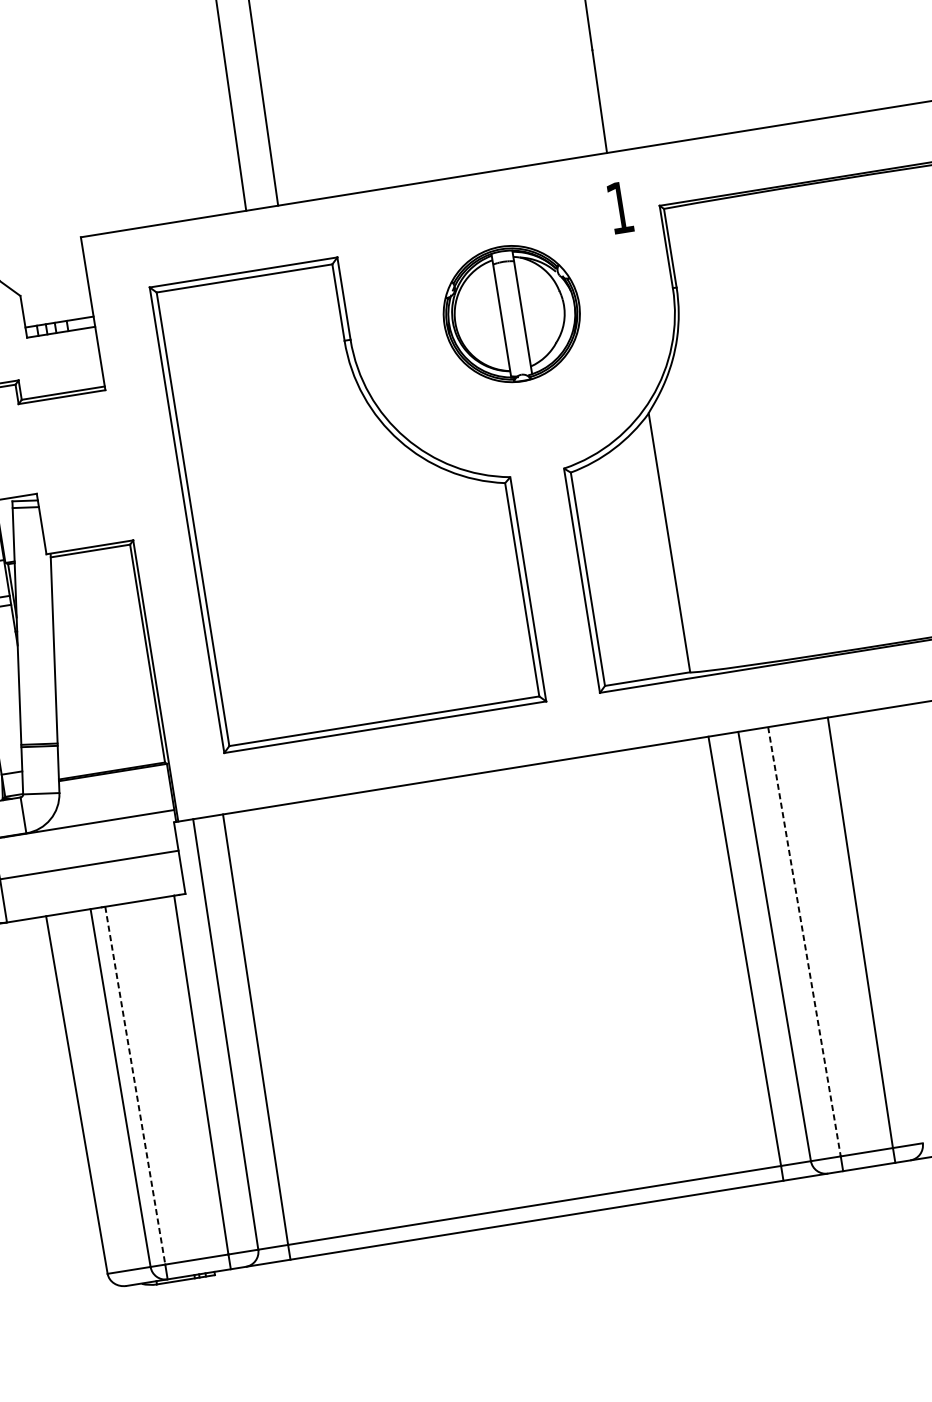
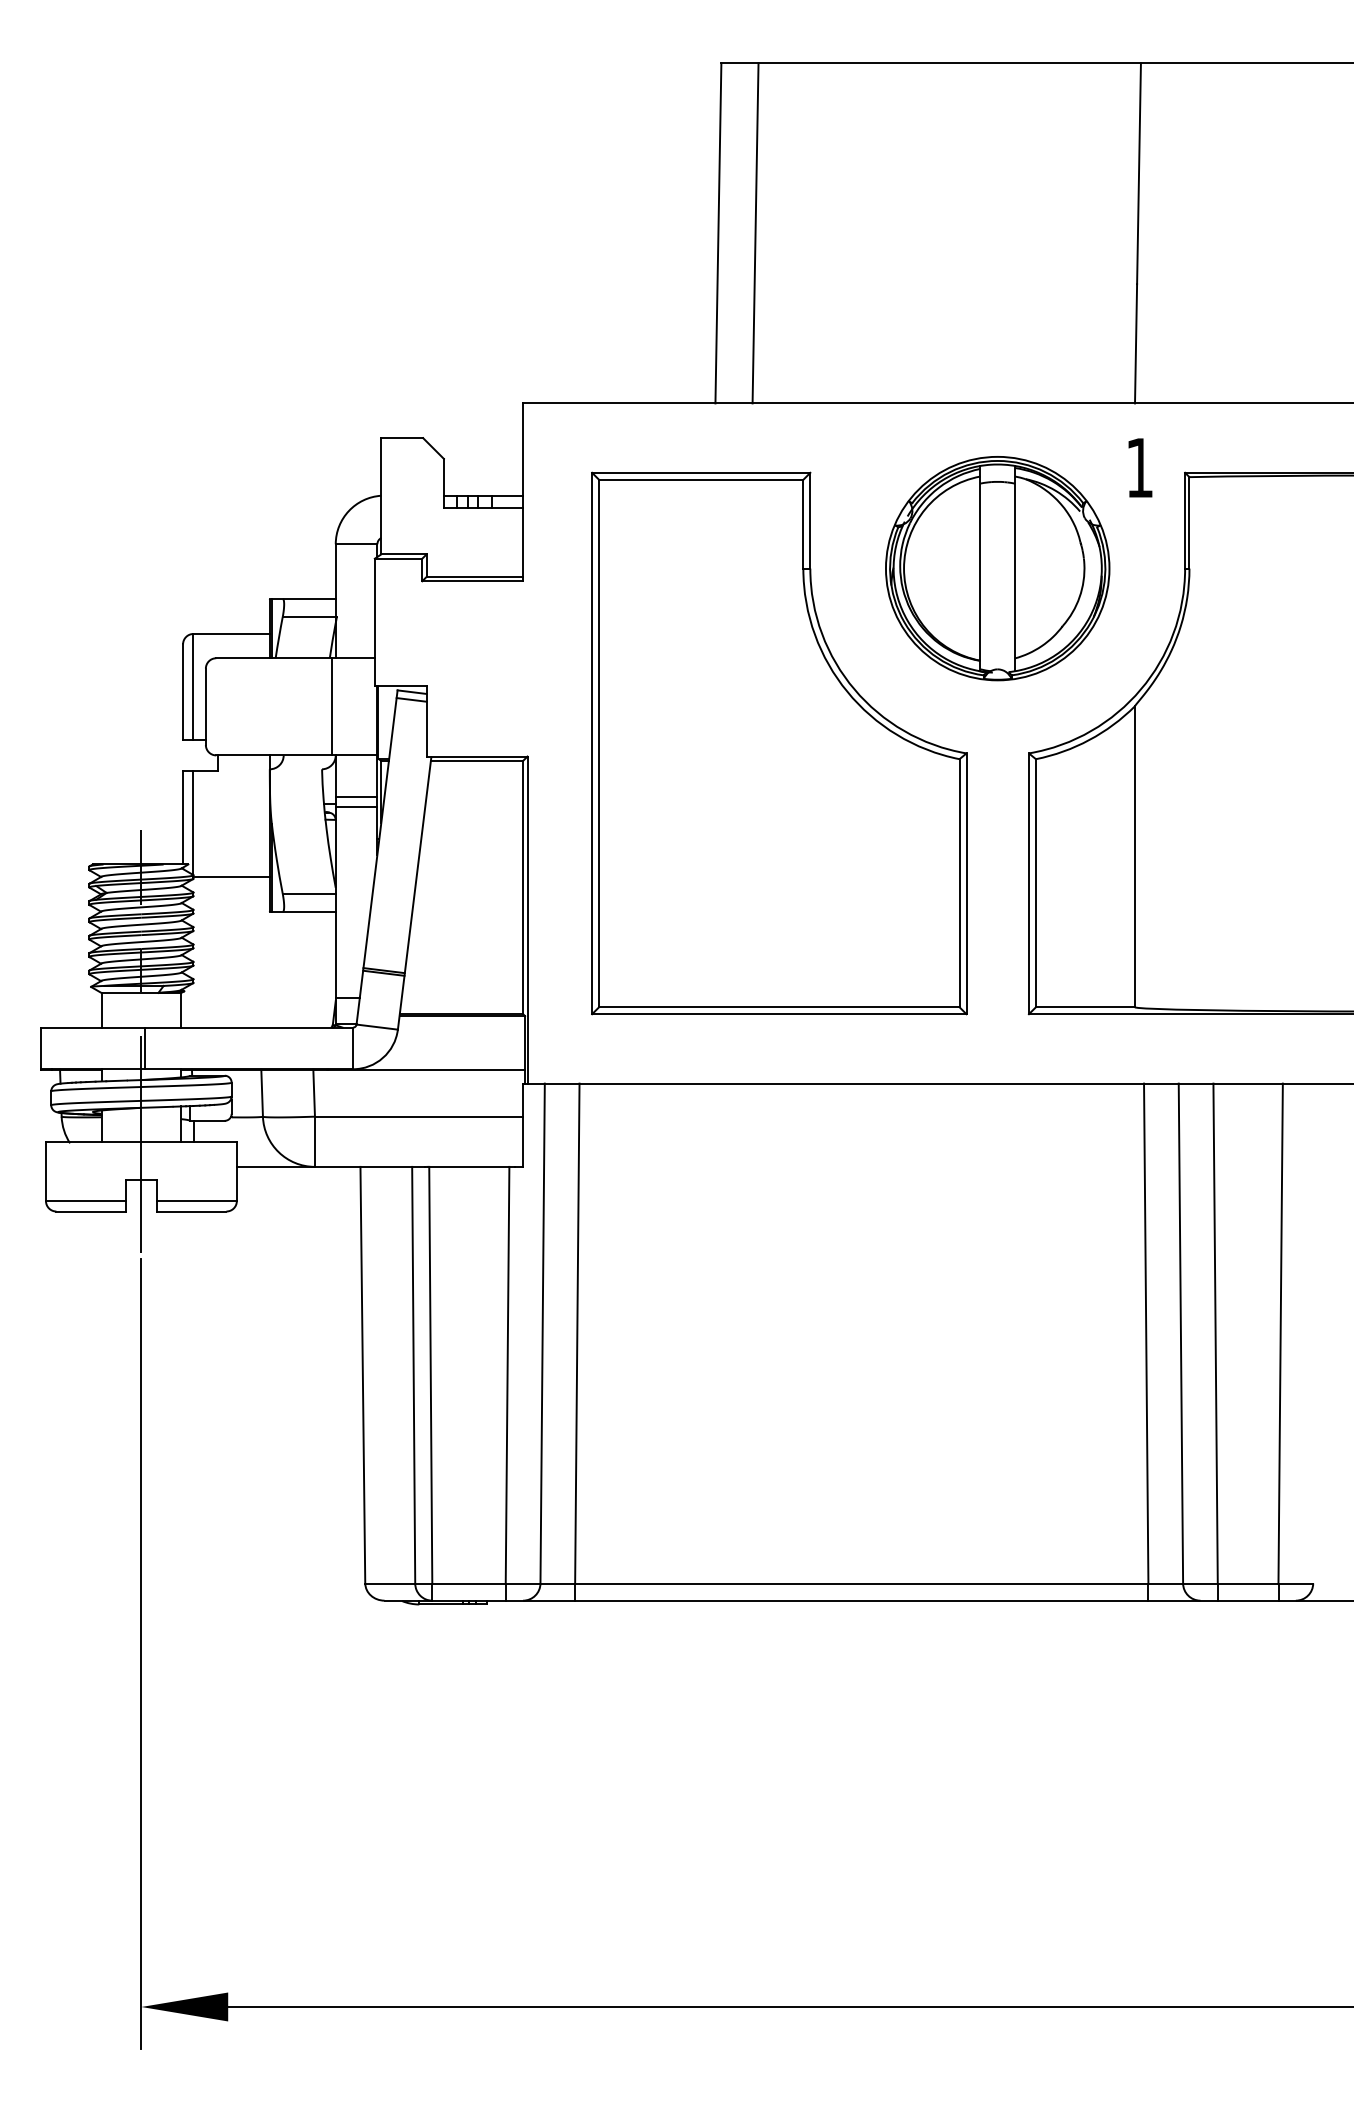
part: (511, 313) -> (997, 568), size x1.43
line: (804, 941) -> (1215, 1333), dashed -> solid
line: (135, 1085) -> (430, 1375), dashed -> solid

